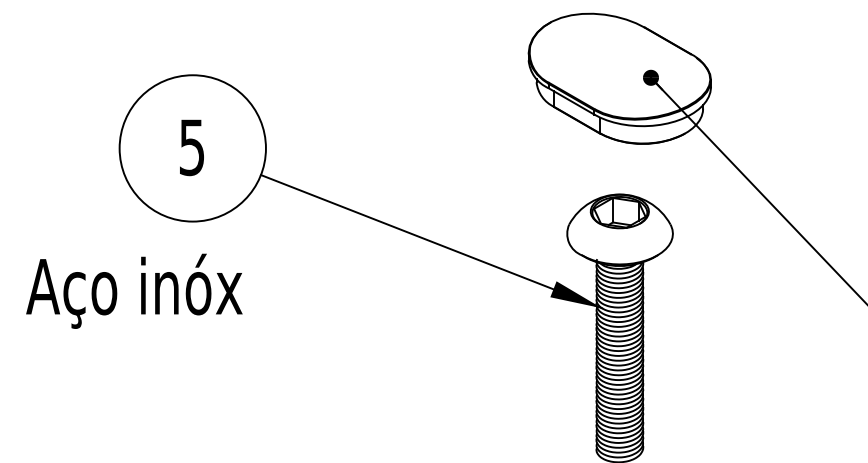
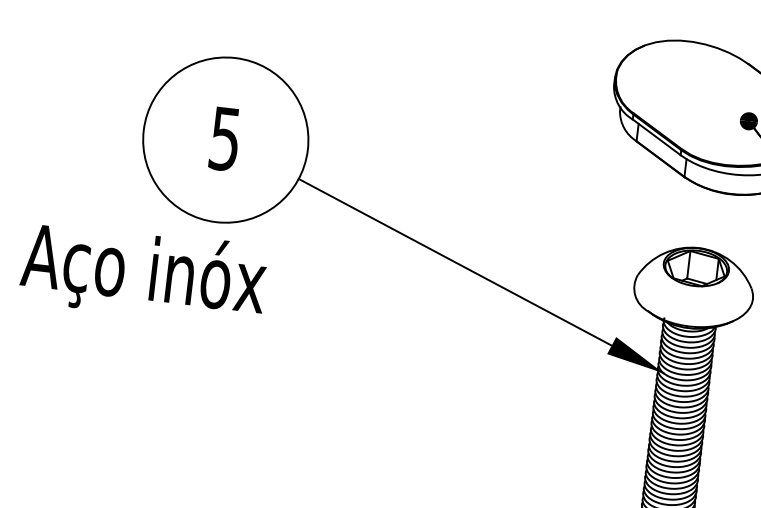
text: (134, 290) -> (143, 272), moved

